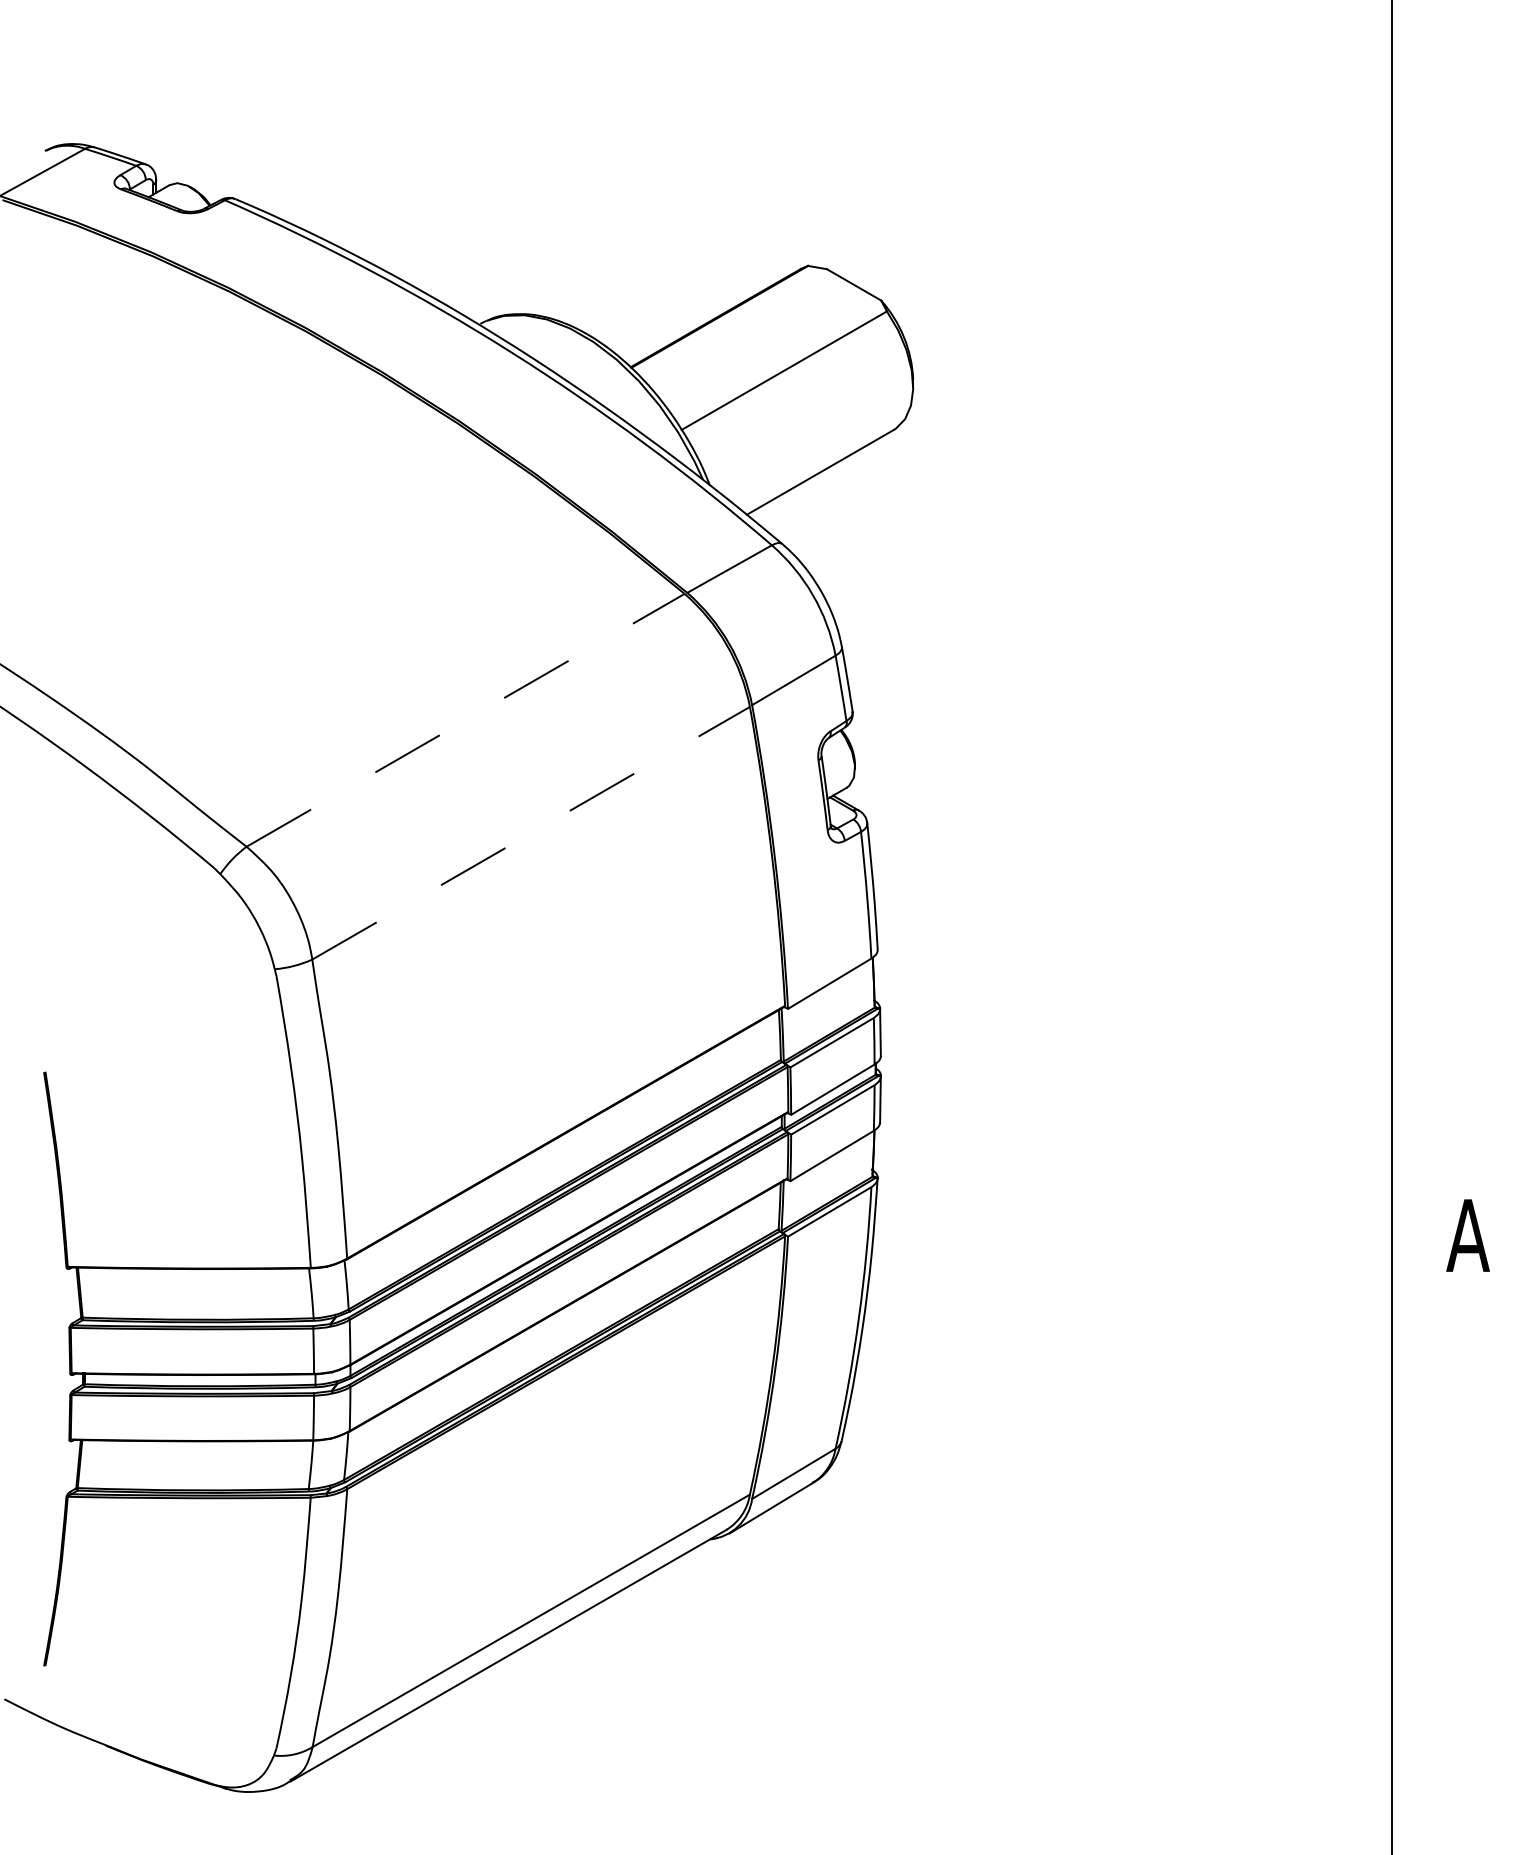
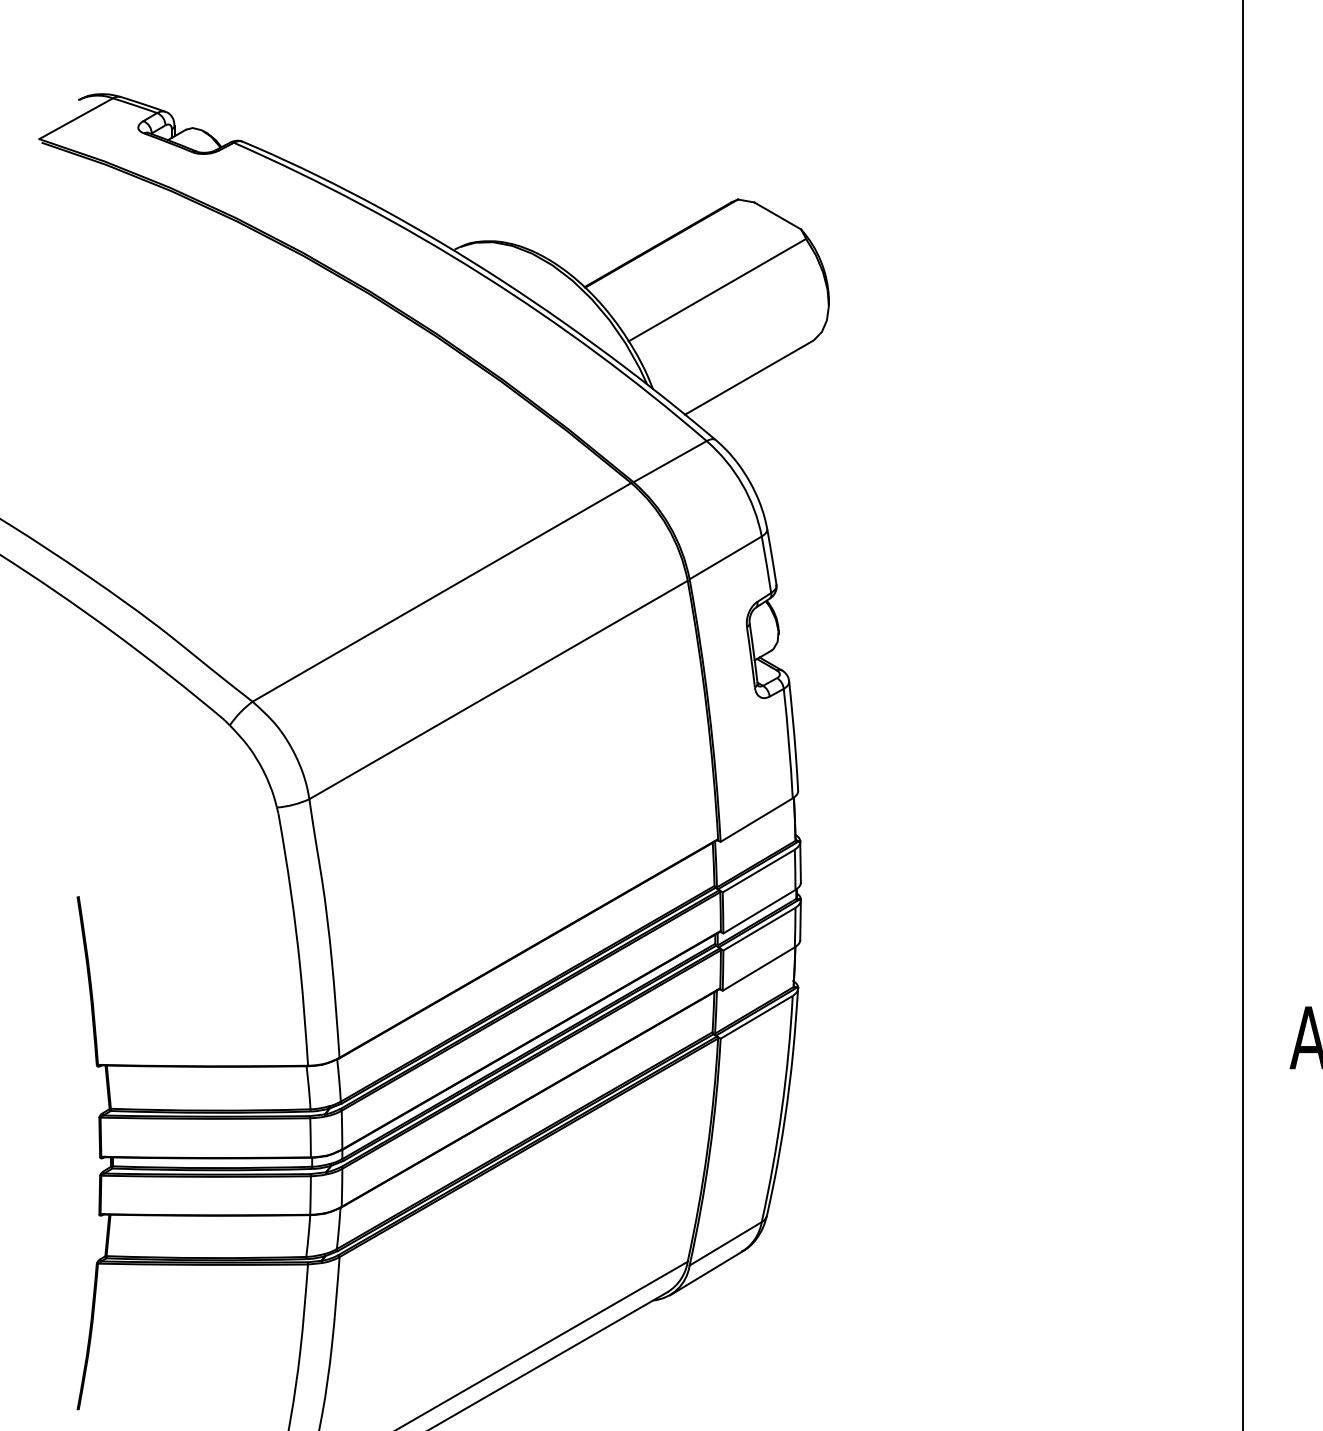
line: (465, 720) -> (441, 592), dashed -> solid
line: (531, 833) -> (498, 690), dashed -> solid

